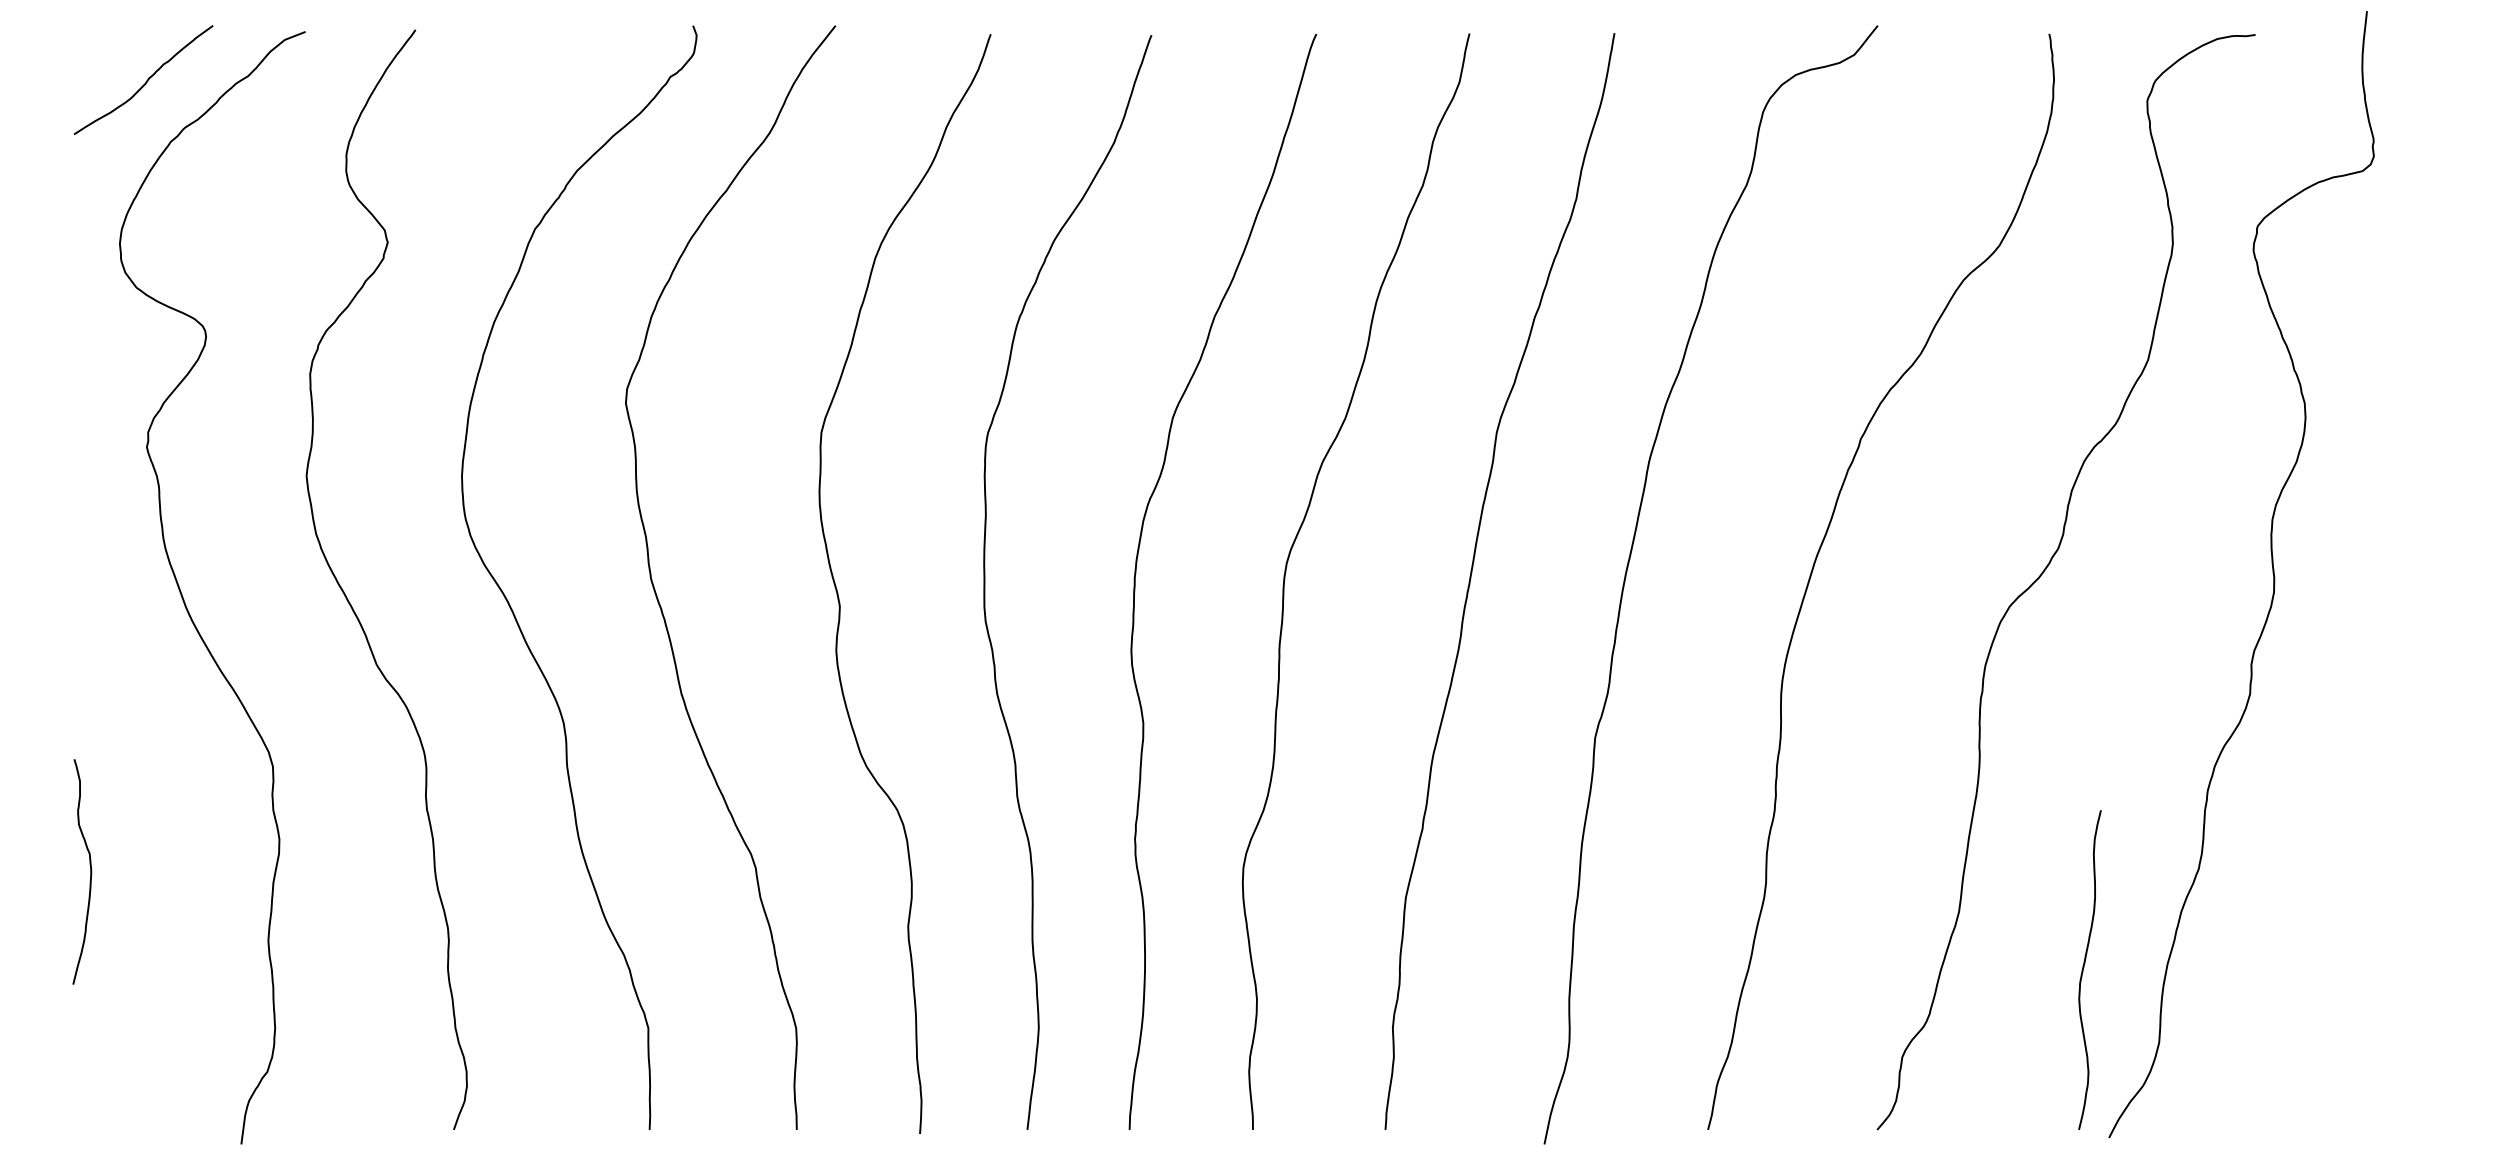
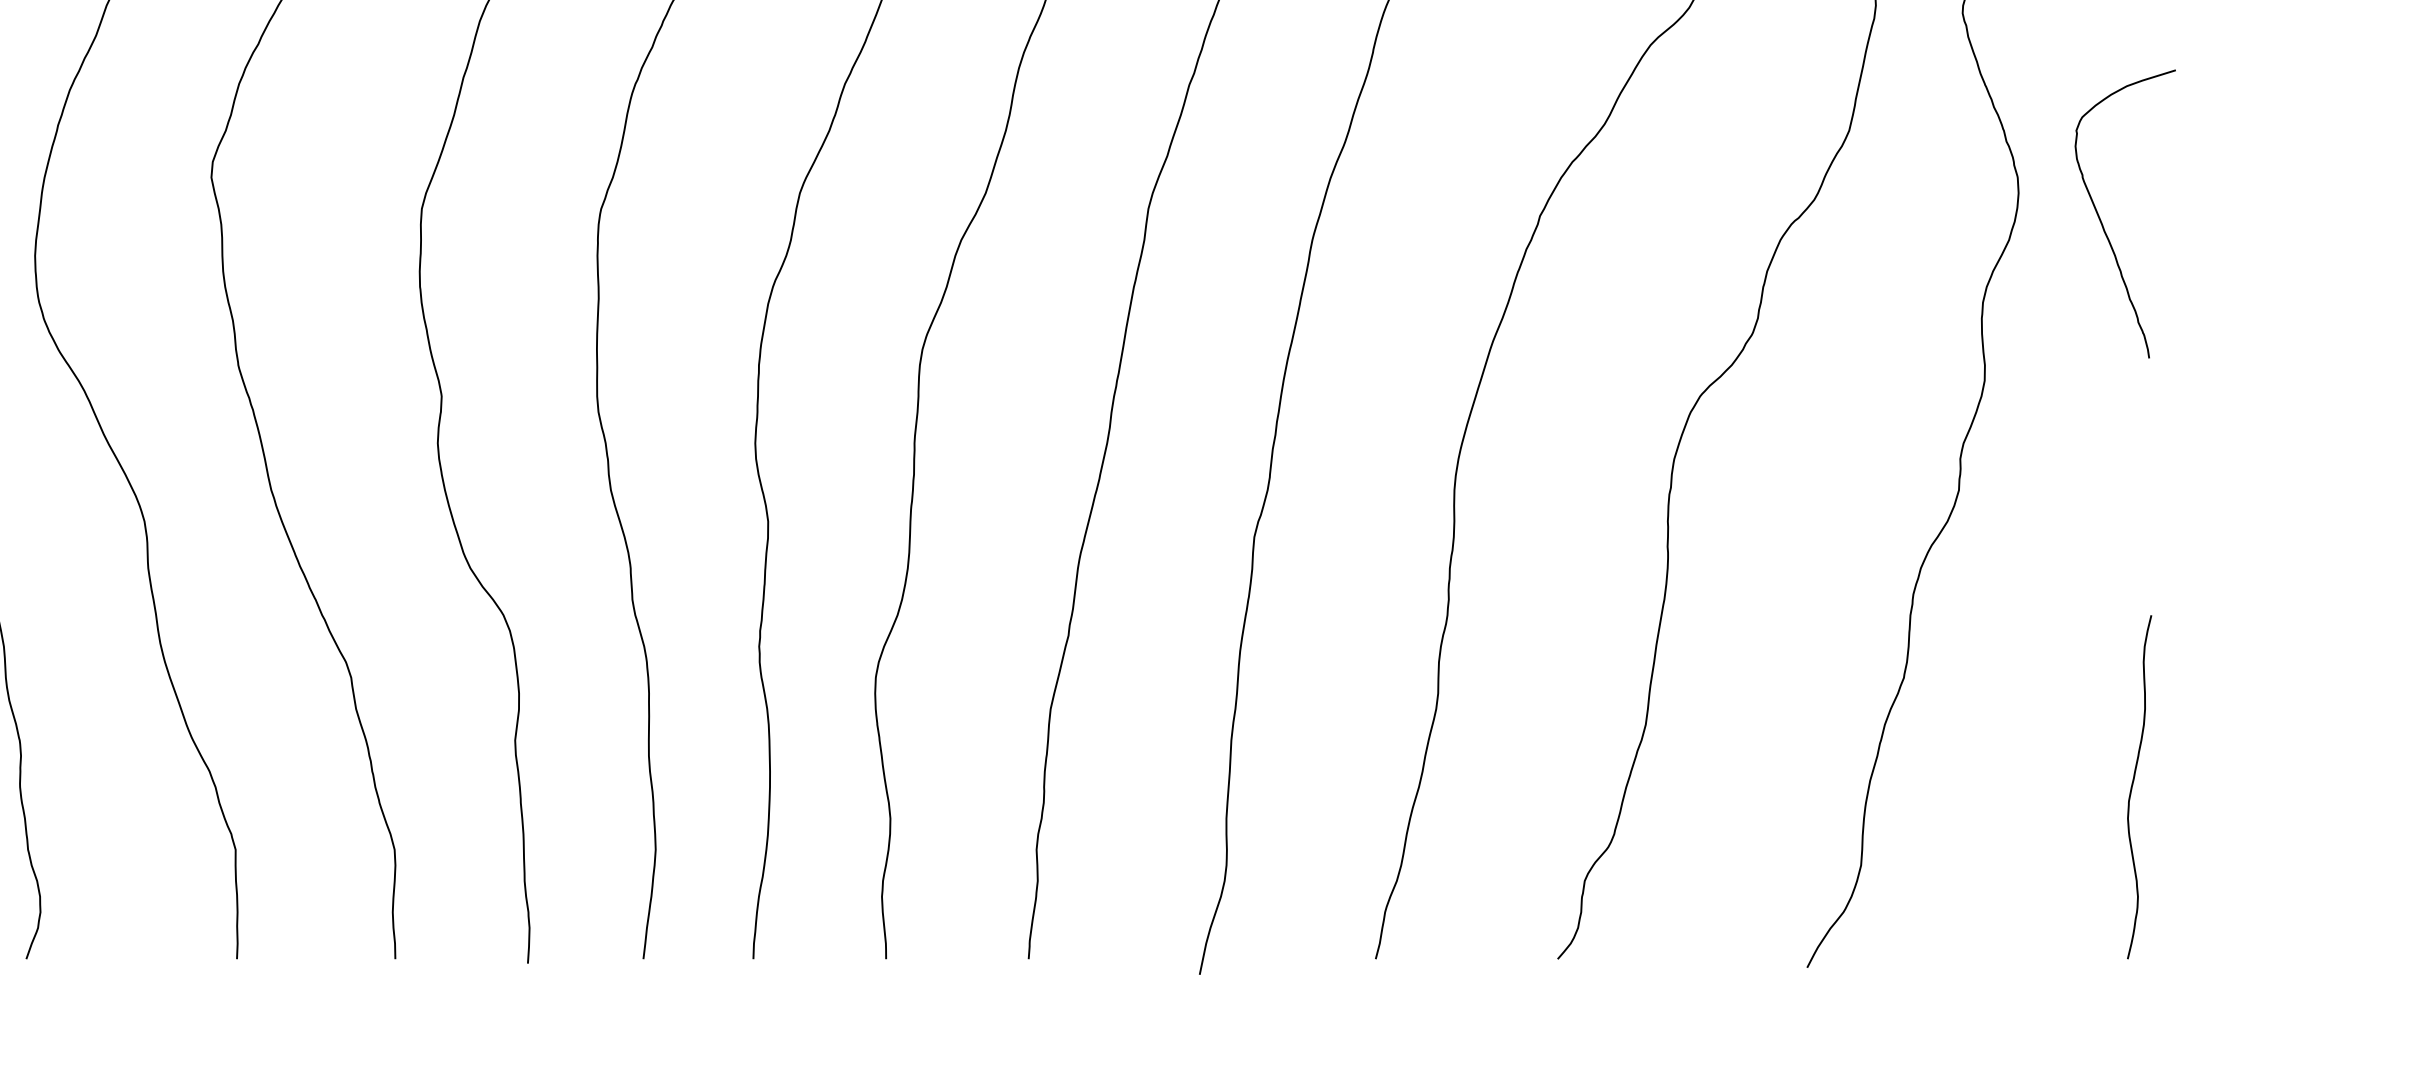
curve: (2384, 447) -> (2103, 224), added
curve: (2084, 967) -> (2133, 784), moved

